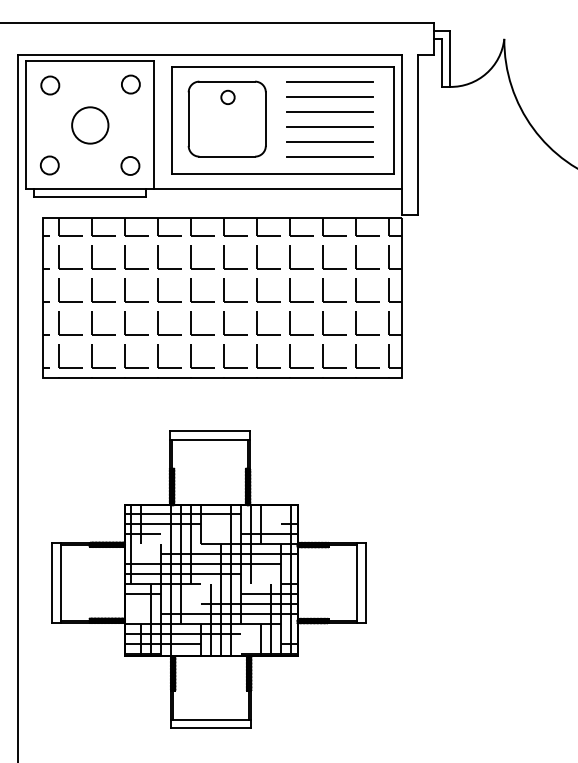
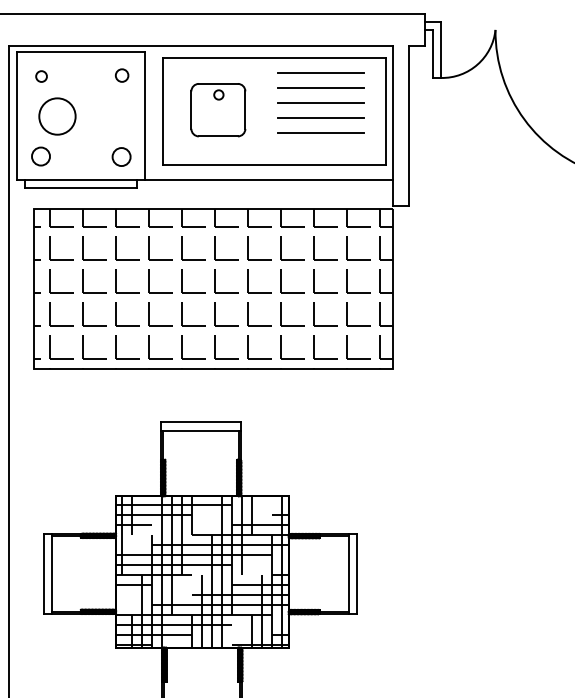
circle: (130, 84) -> (121, 75), size x0.7
circle: (50, 85) -> (41, 76), size x0.6
part: (226, 118) -> (217, 109), size x0.7
circle: (90, 125) -> (57, 116), moved
line: (330, 156) -> (321, 147), removed

